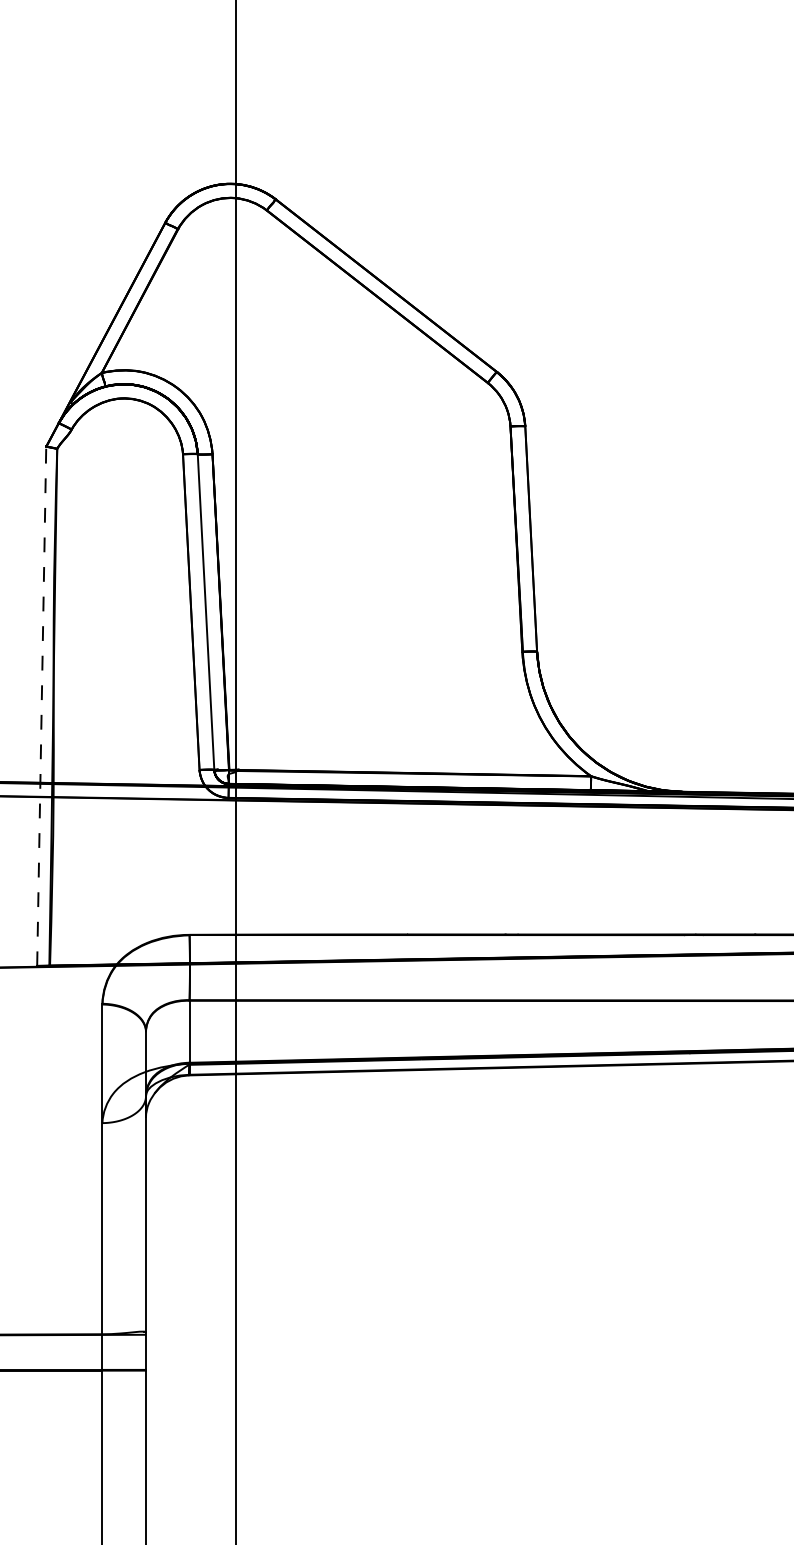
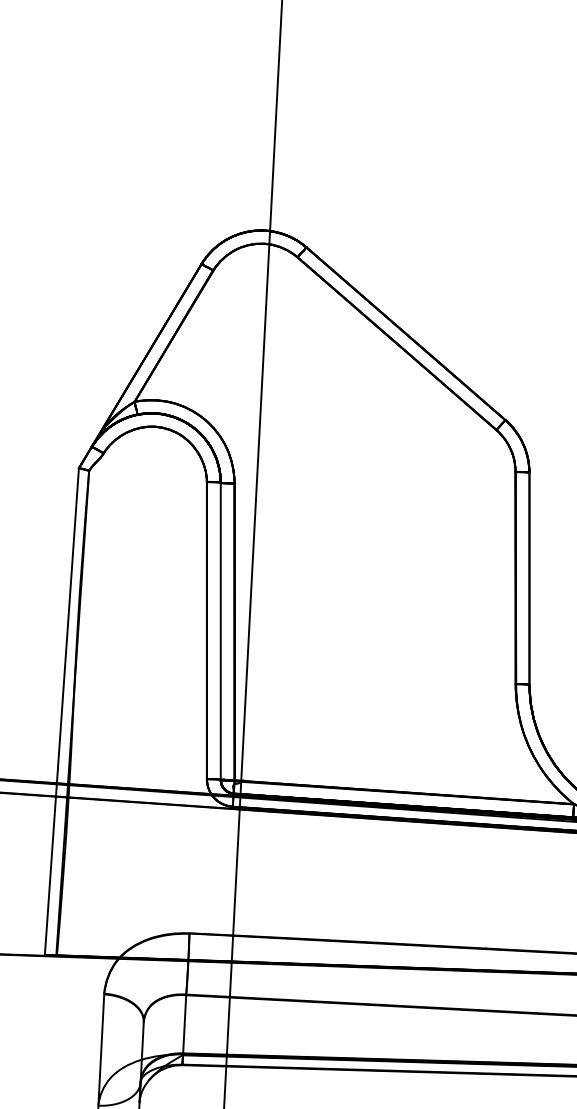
line: (41, 706) -> (61, 711), dashed -> solid

